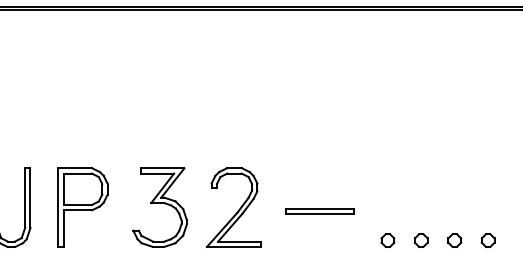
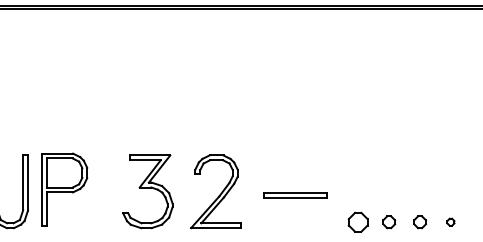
part: (82, 207) -> (64, 189), moved
part: (387, 240) -> (357, 222), size x1.6
part: (487, 240) -> (450, 222), size x0.6

